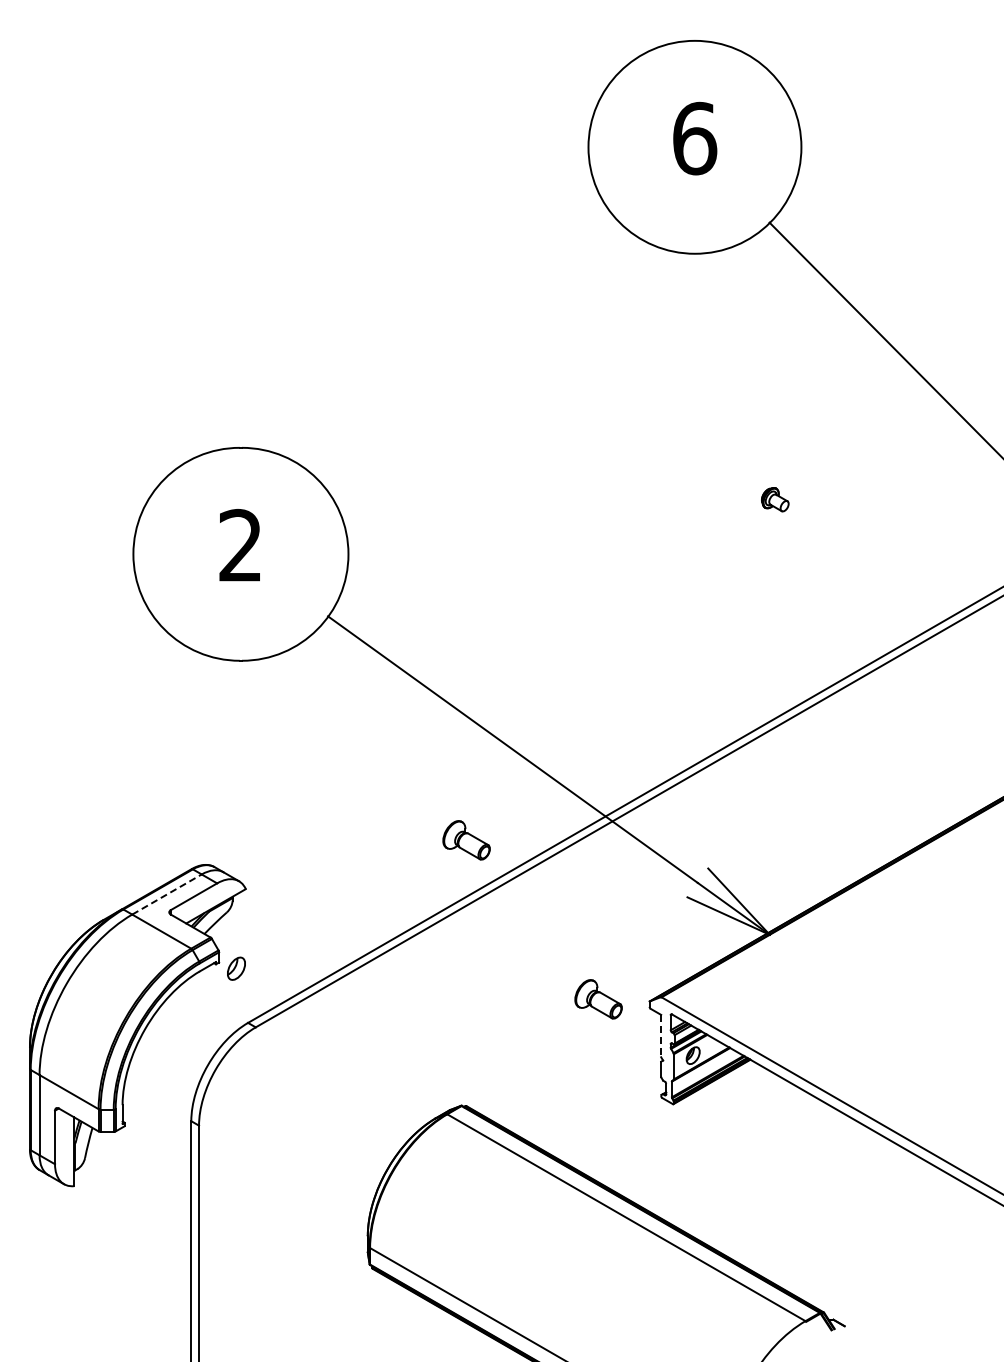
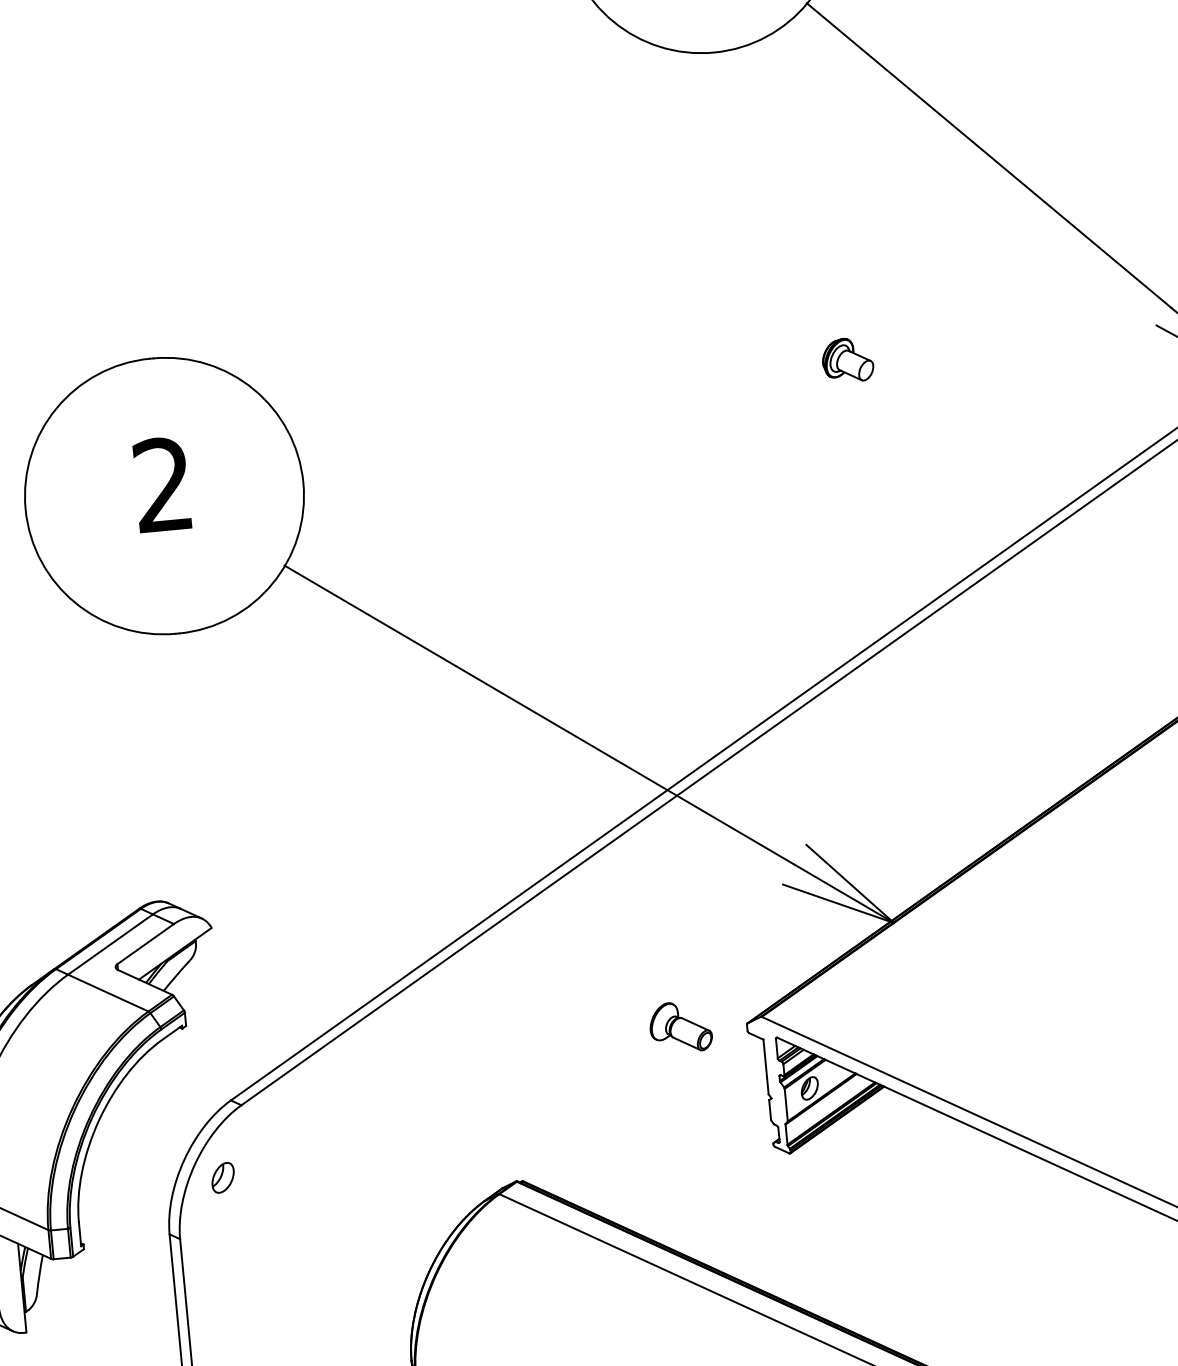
part: (775, 499) -> (848, 360), size x1.43
part: (466, 840) -> (490, 838), removed
line: (167, 894) -> (111, 944), dashed -> solid
part: (236, 968) -> (223, 1177), moved
line: (661, 1036) -> (766, 1067), dashed -> solid

